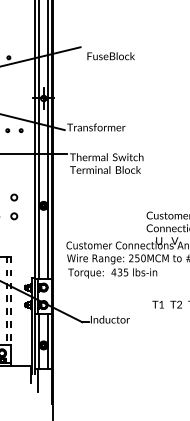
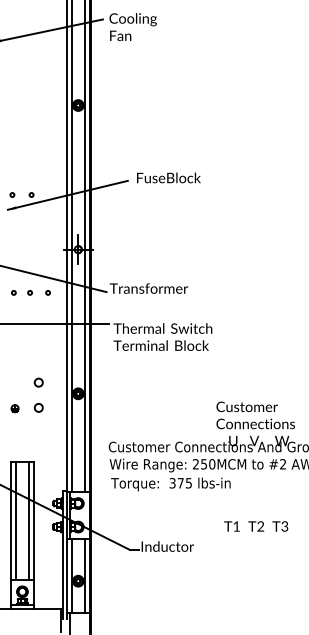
text: (110, 55) -> (168, 177), moved
text: (116, 272) -> (176, 483), 435 -> 375
line: (6, 300) -> (28, 521), dashed -> solid
line: (11, 300) -> (34, 521), dashed -> solid

